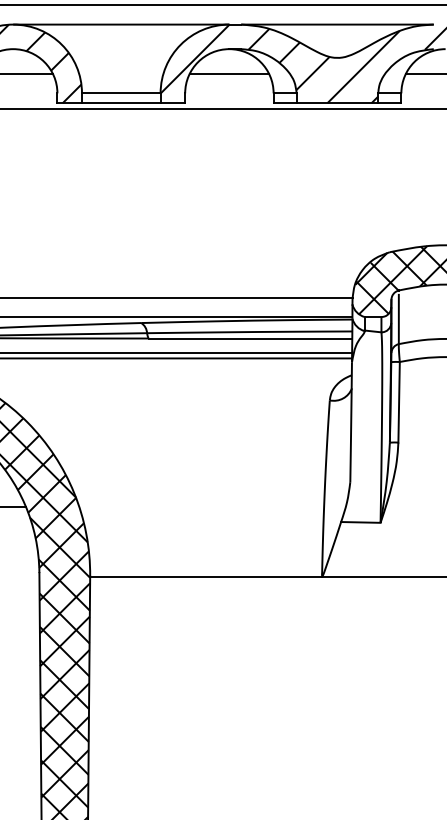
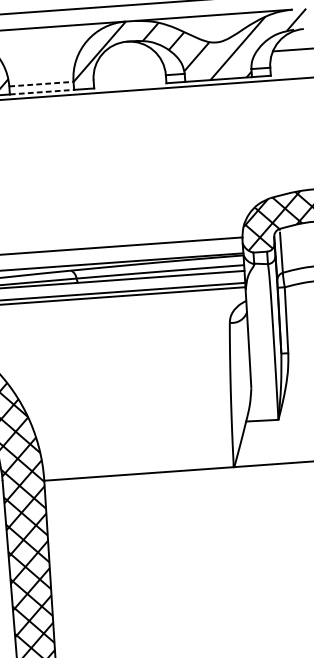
line: (229, 73) -> (128, 61), removed
line: (121, 93) -> (41, 84), solid -> dashed
line: (121, 103) -> (42, 92), solid -> dashed

